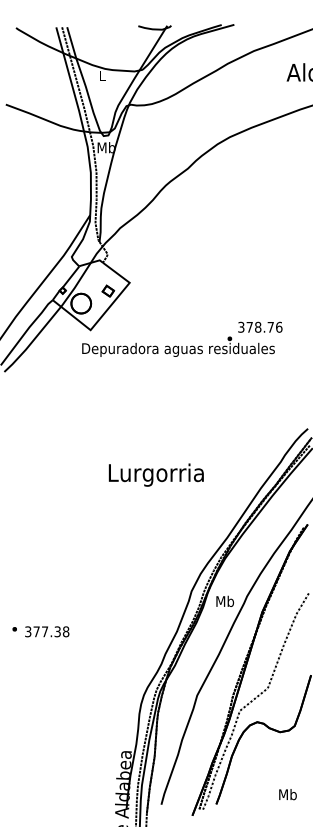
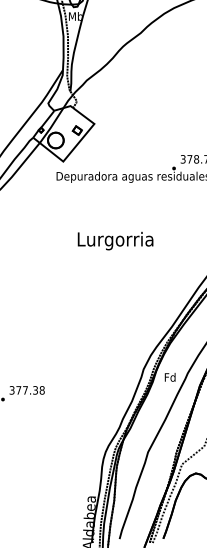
text: (155, 474) -> (114, 240), moved
text: (225, 600) -> (170, 376), Mb -> Fd
text: (47, 631) -> (27, 390), moved

